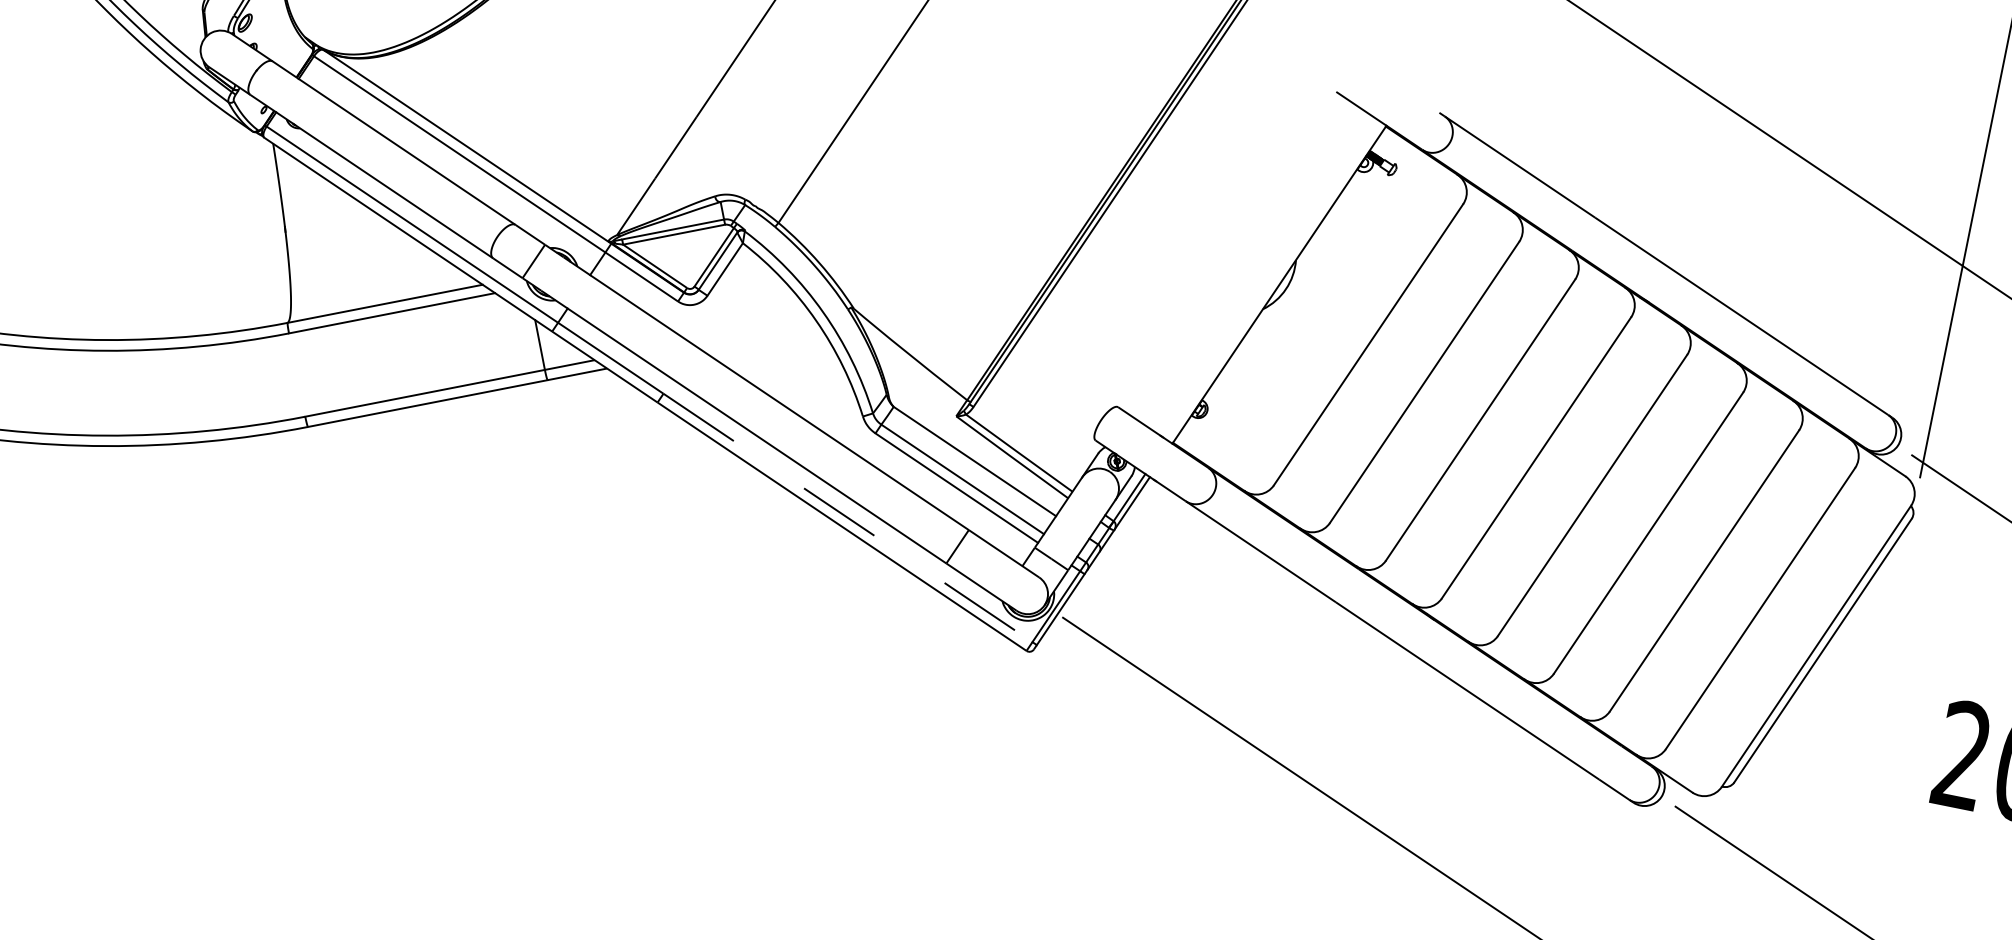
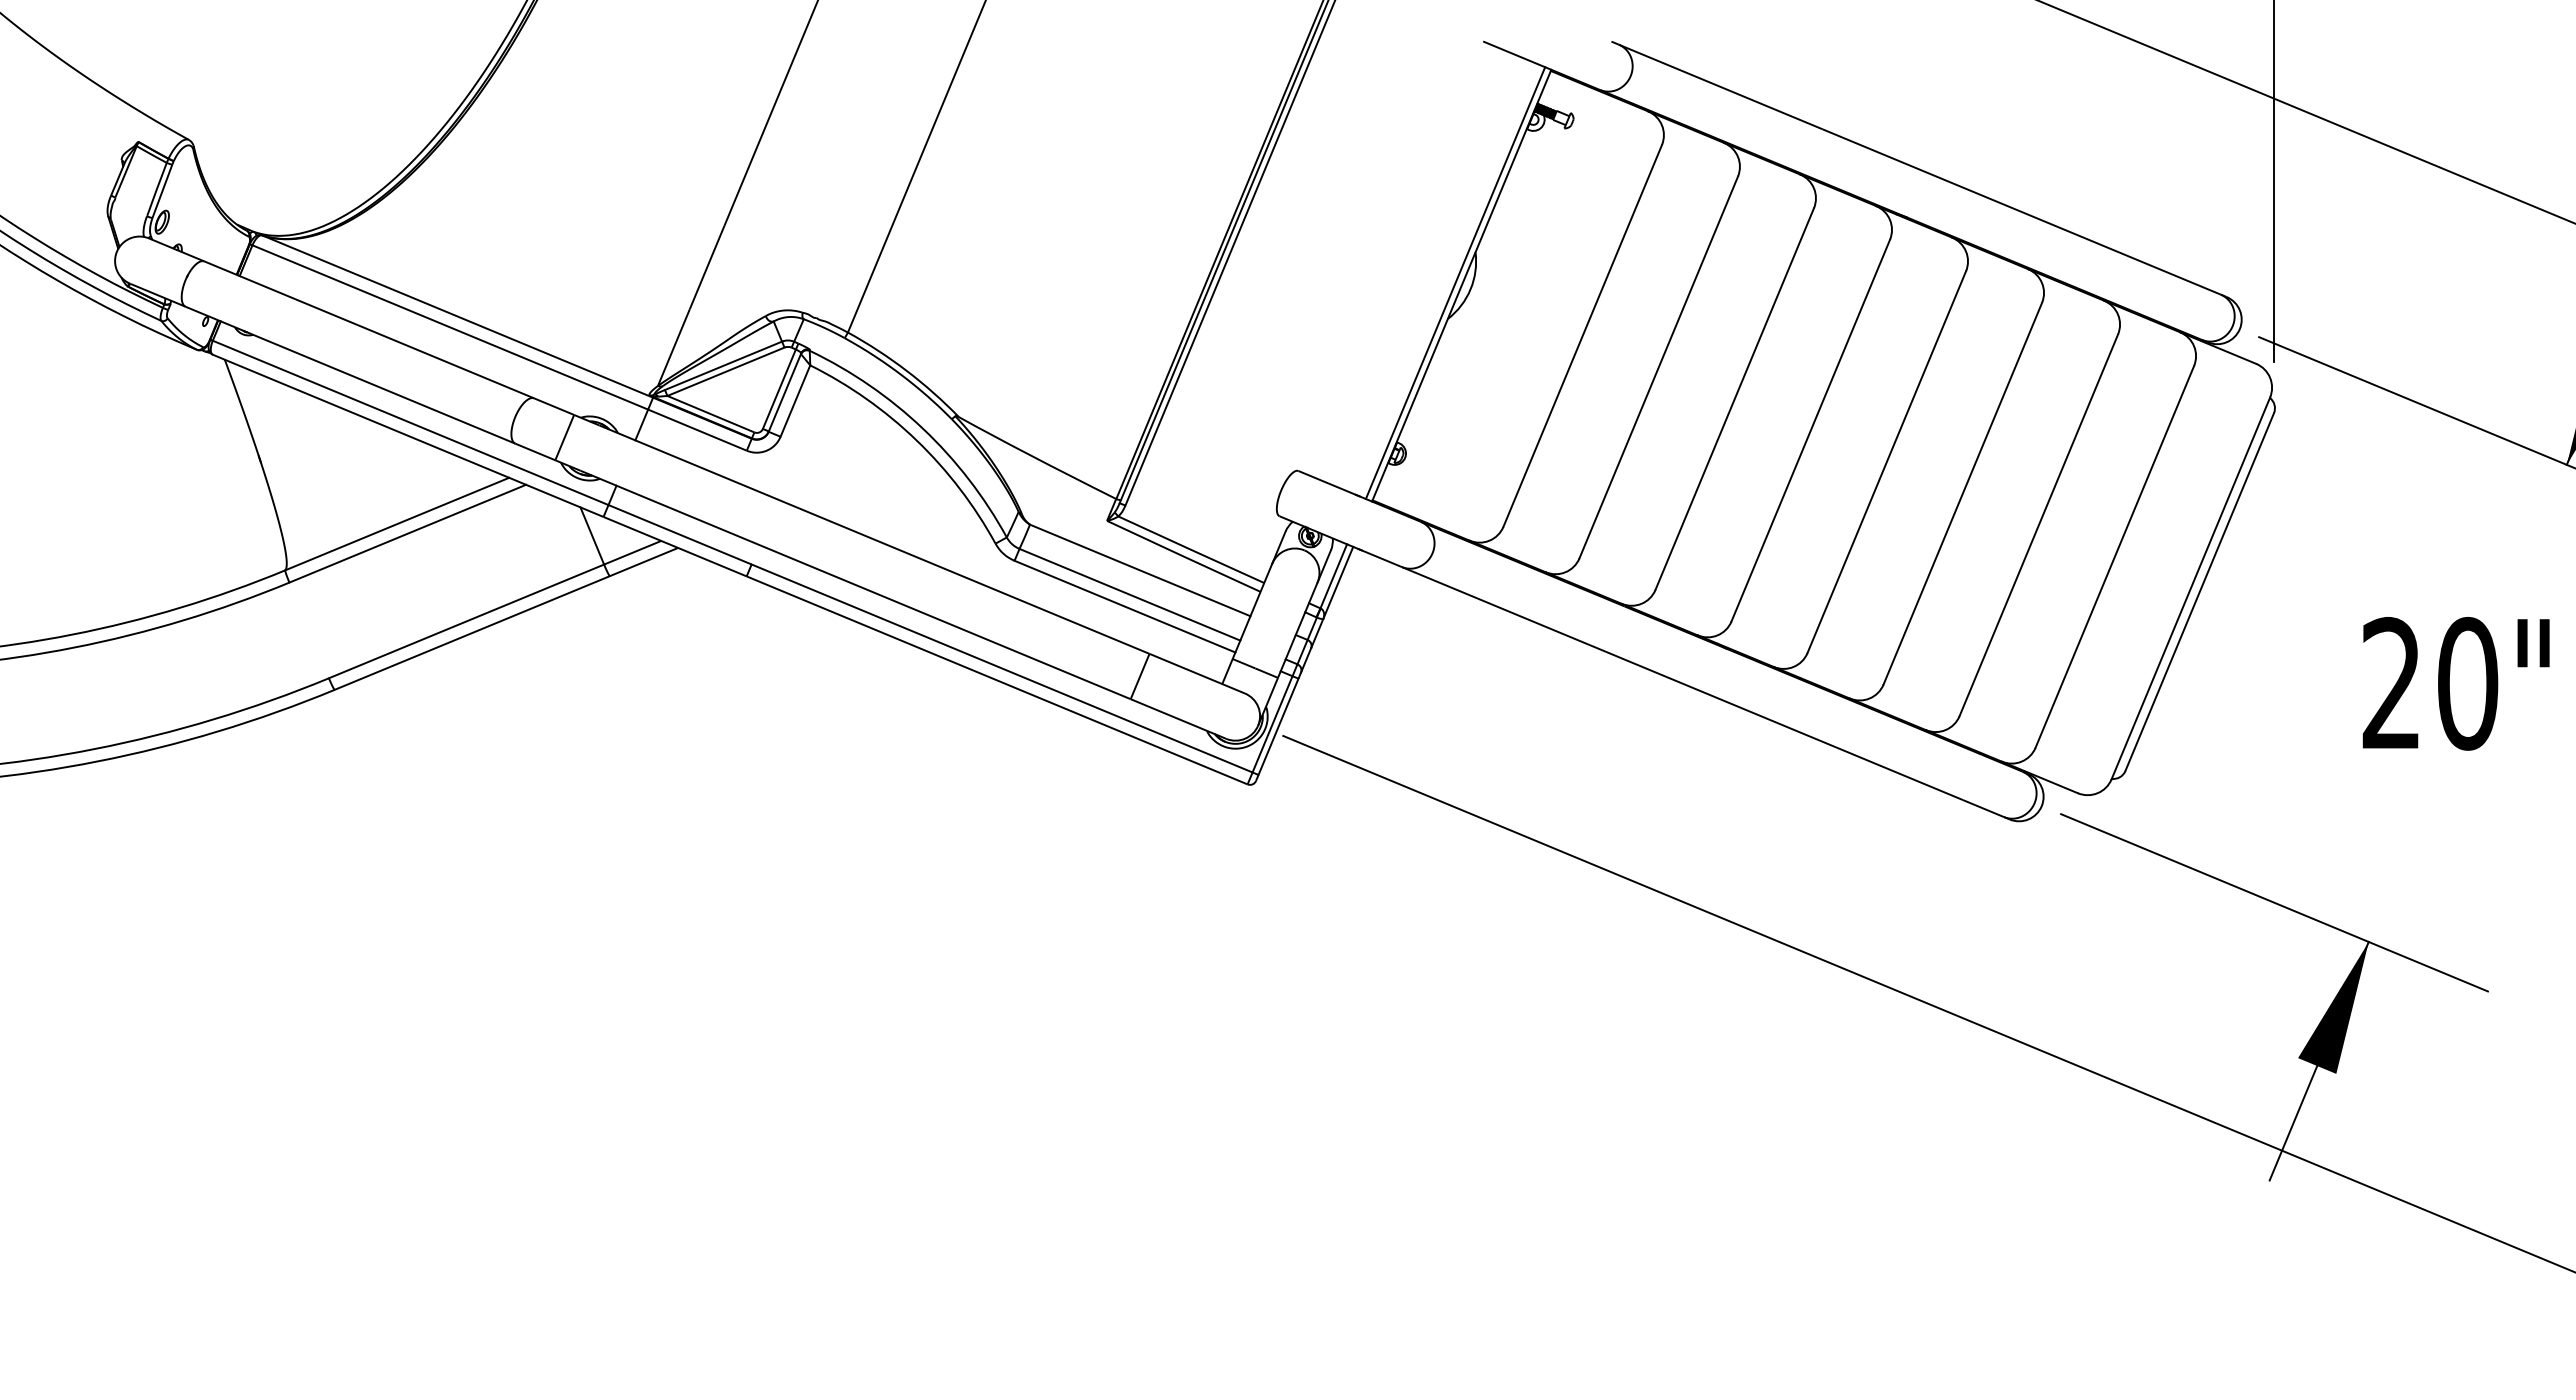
line: (1274, 281) -> (1455, 283), added
line: (848, 518) -> (1002, 668), dashed -> solid

